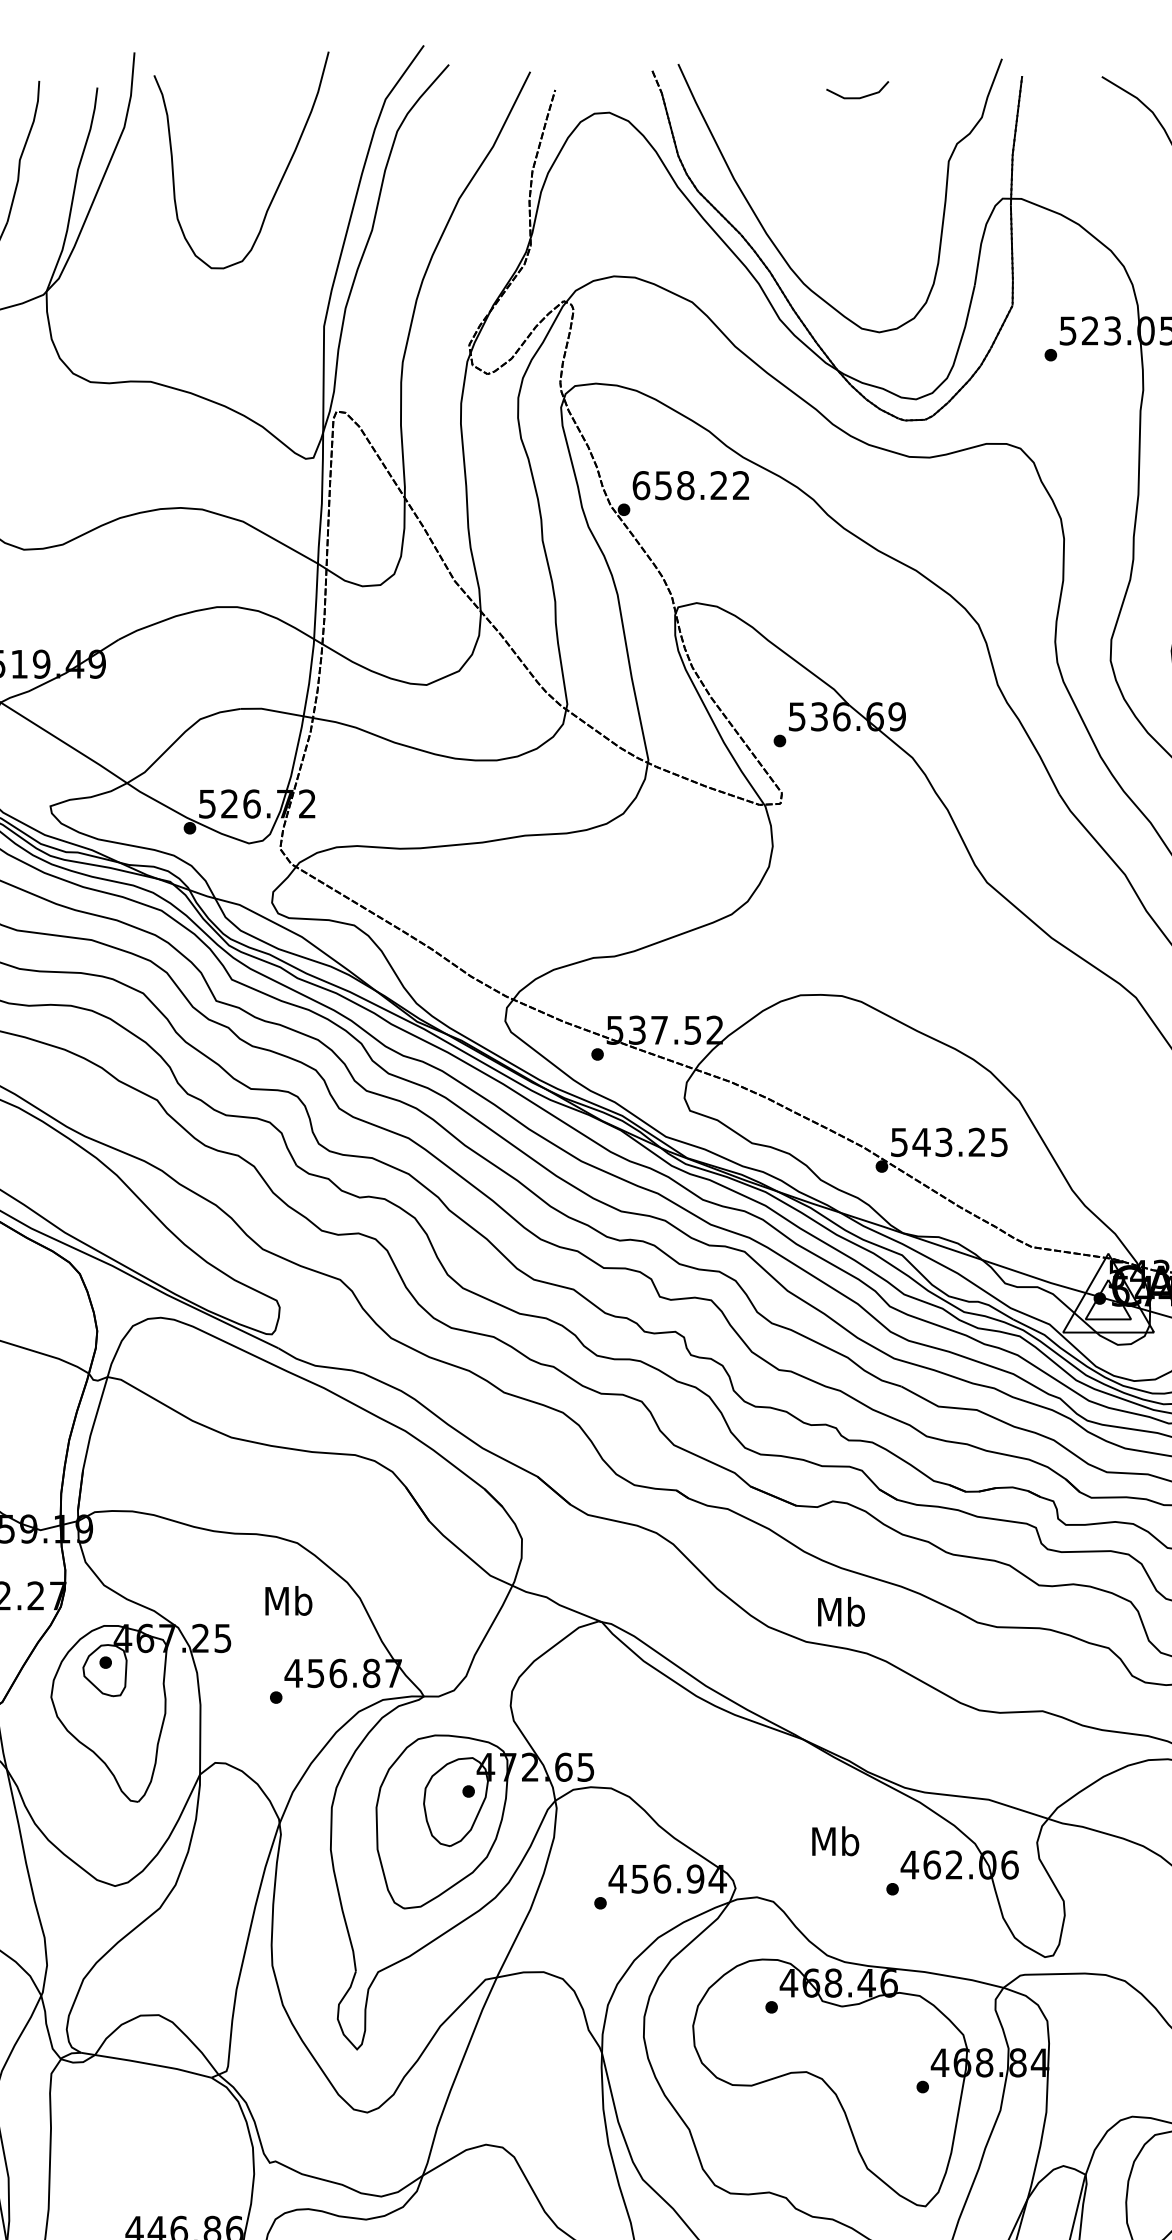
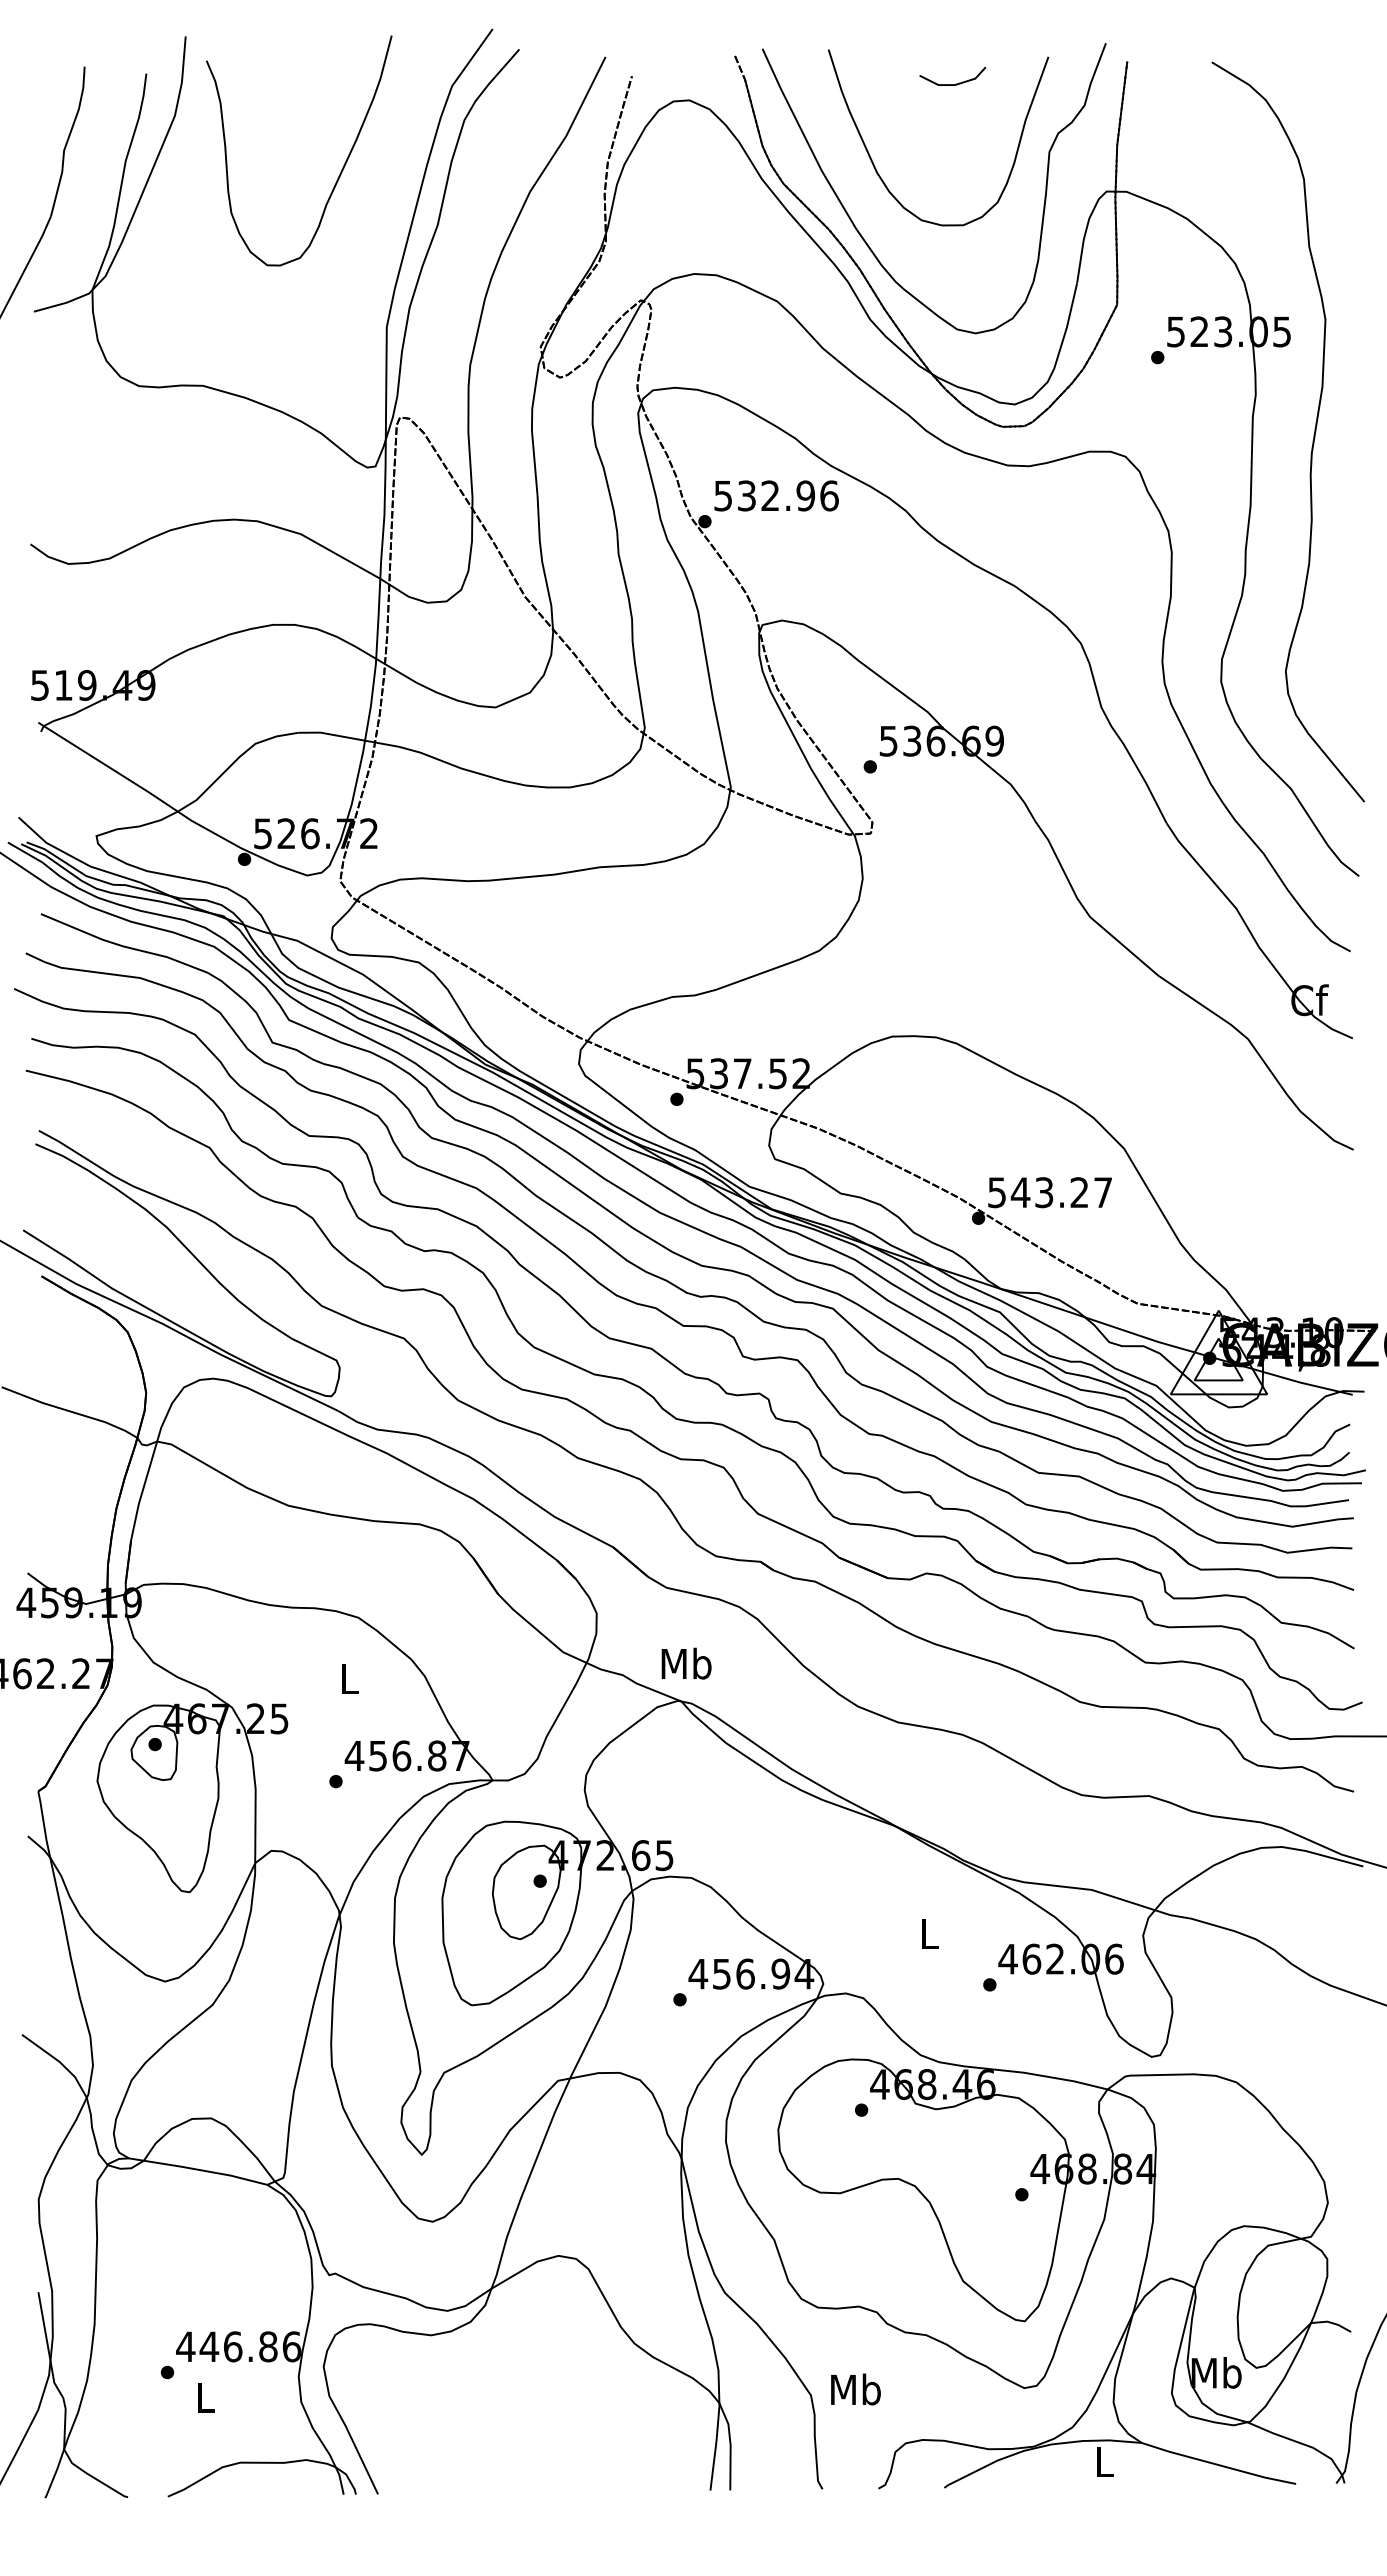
curve: (785, 176) -> (876, 168), added
text: (691, 485) -> (776, 495), 658.22 -> 532.96
text: (998, 1142) -> (1102, 1192), 543.25 -> 543.27
text: (288, 1600) -> (349, 1678), Mb -> L
text: (841, 1611) -> (686, 1663), moved
text: (835, 1840) -> (929, 1933), Mb -> L

